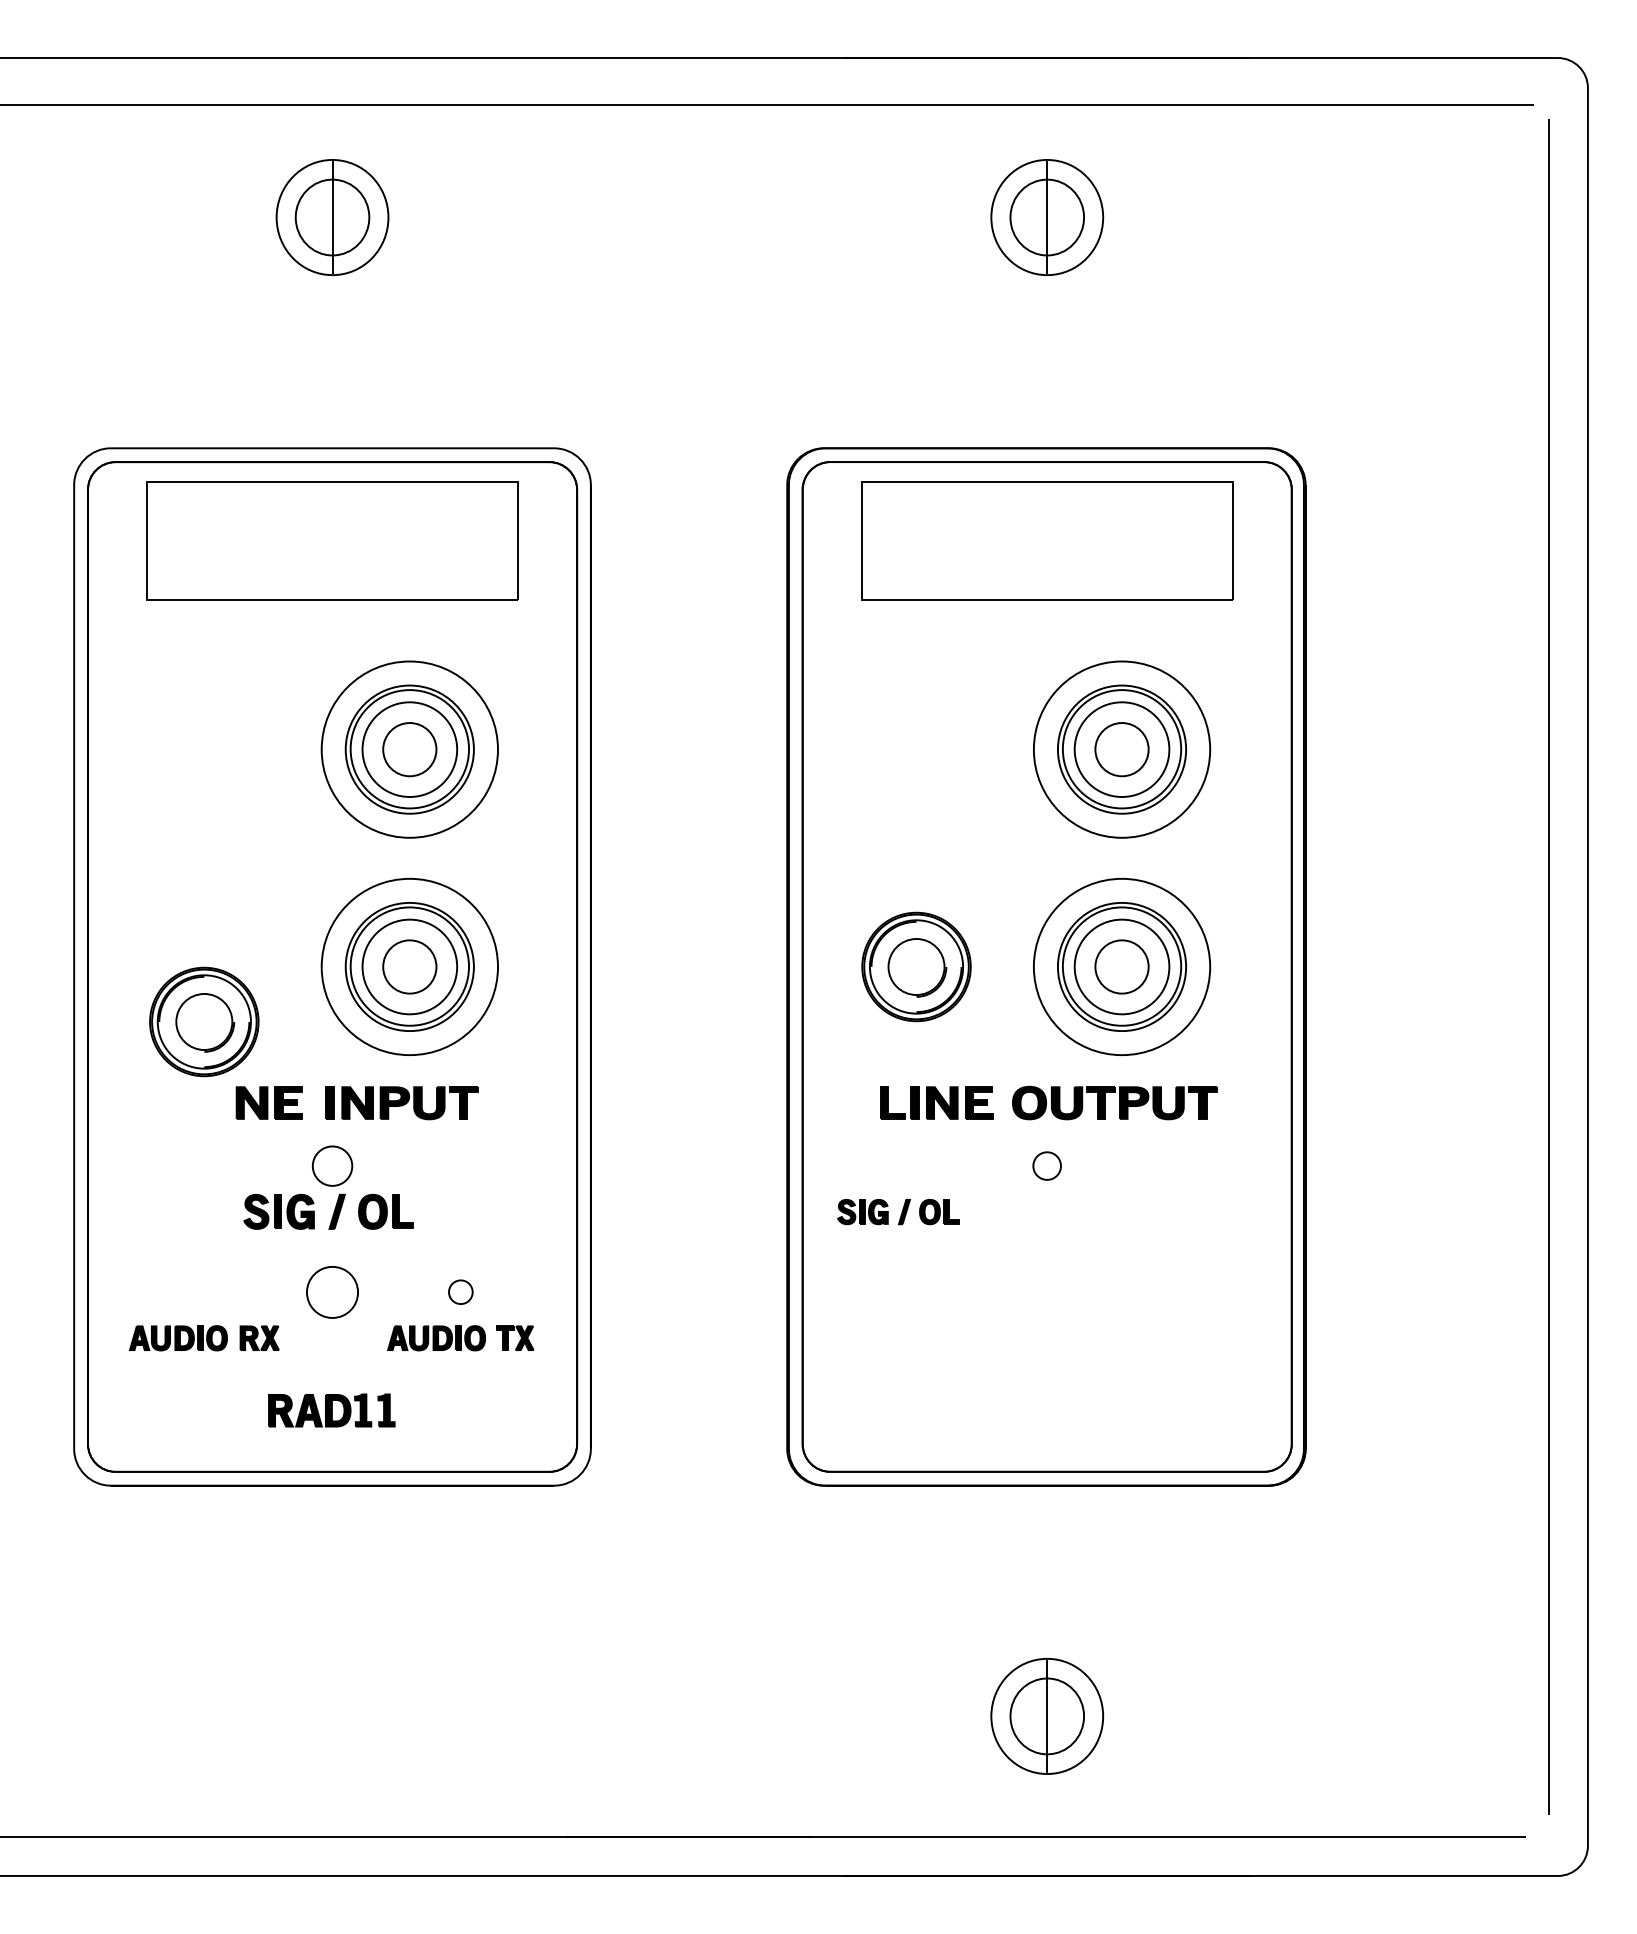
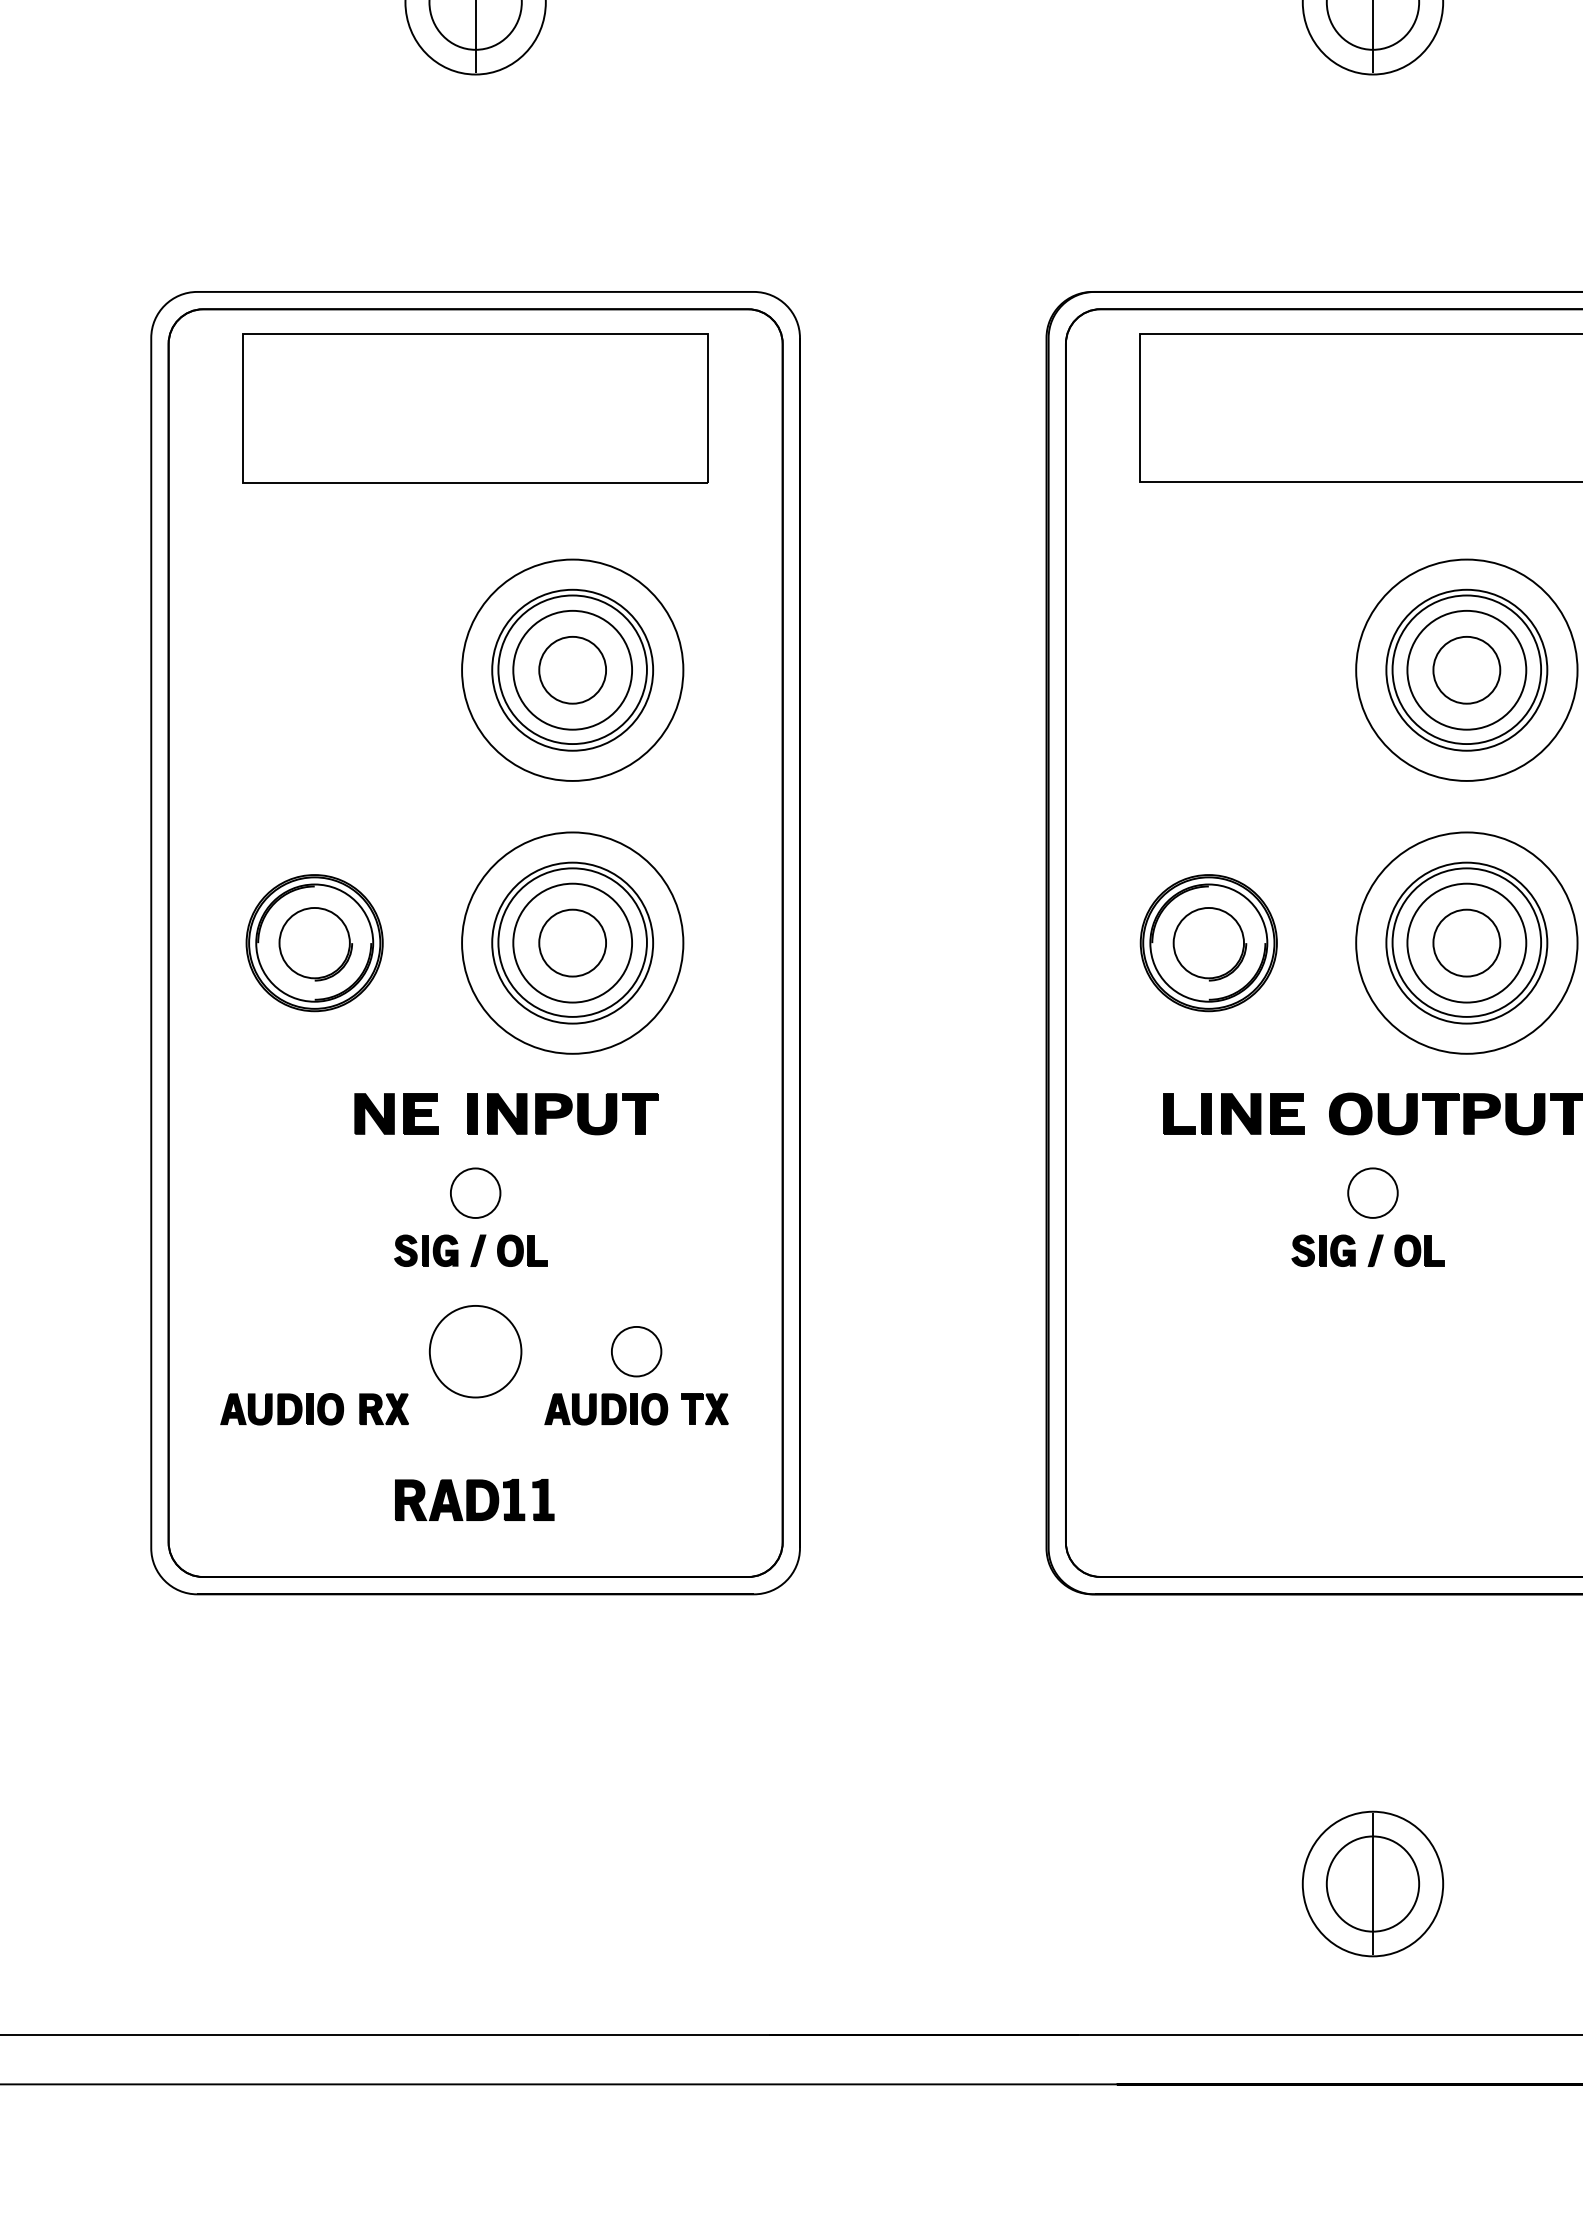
part: (204, 1021) -> (314, 942), moved
part: (1046, 1165) -> (1372, 1192), size x1.43
part: (328, 1212) -> (470, 1251), size x0.71
part: (898, 1212) -> (1368, 1251), moved
part: (460, 1291) -> (636, 1350), size x1.67
part: (332, 1292) -> (475, 1351), size x1.43

